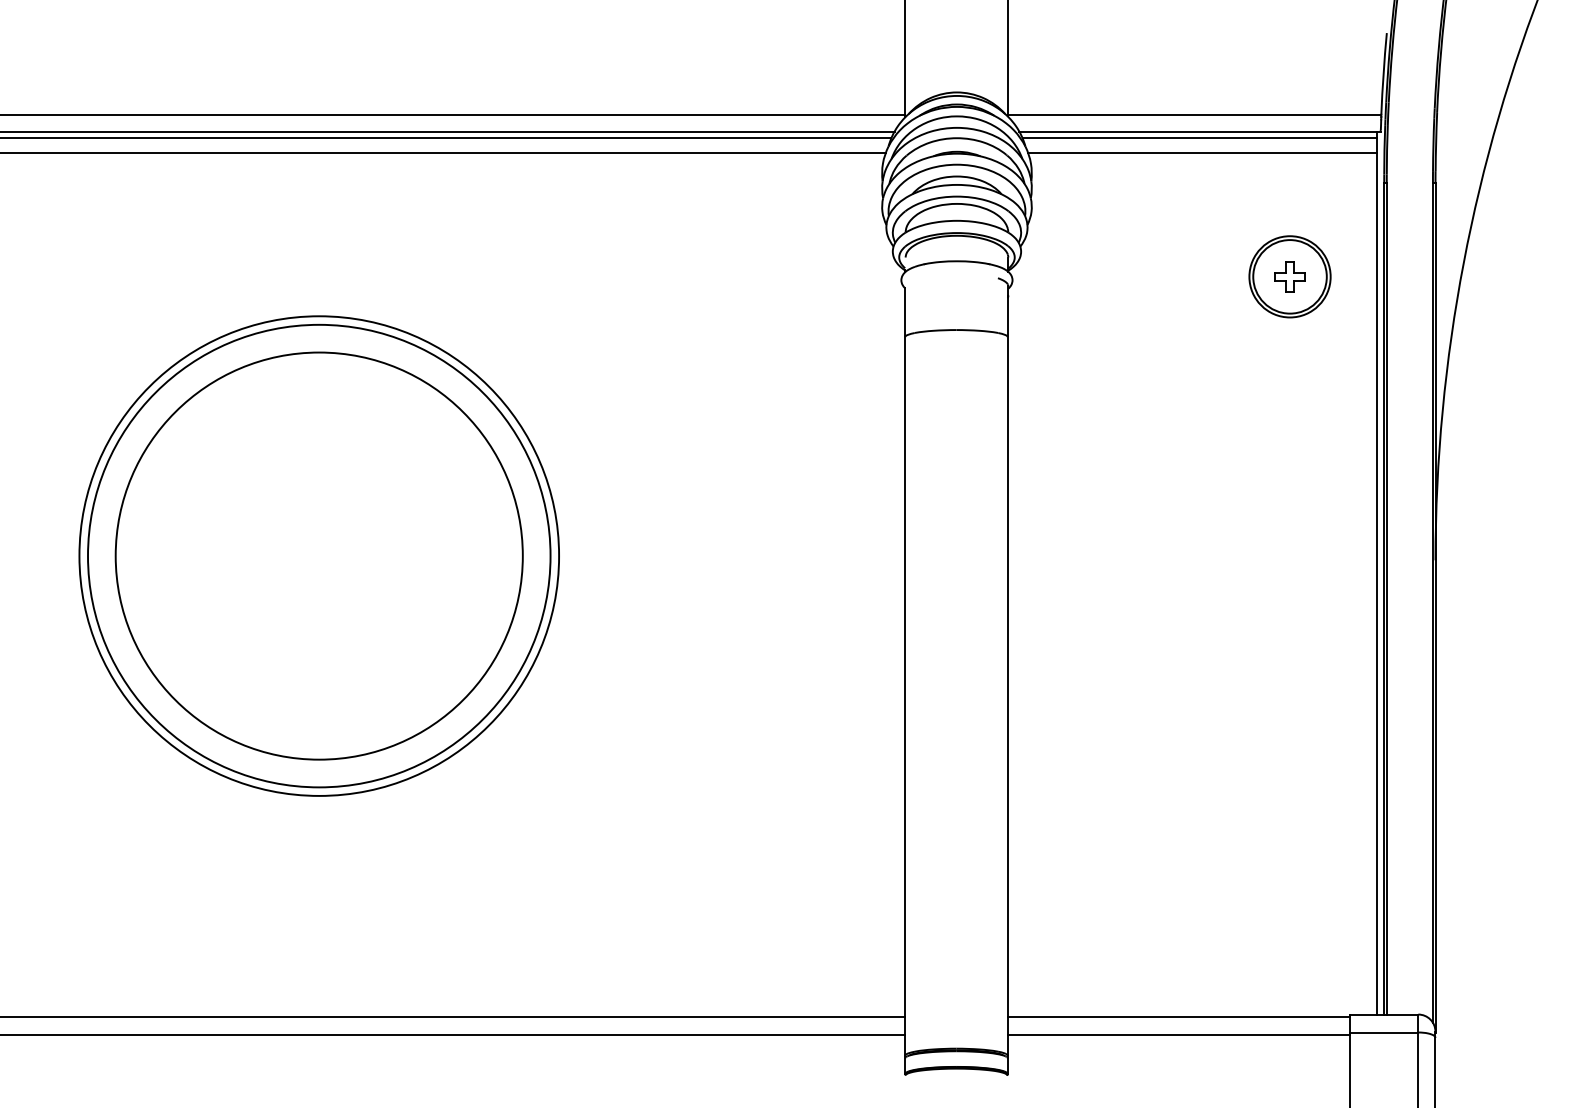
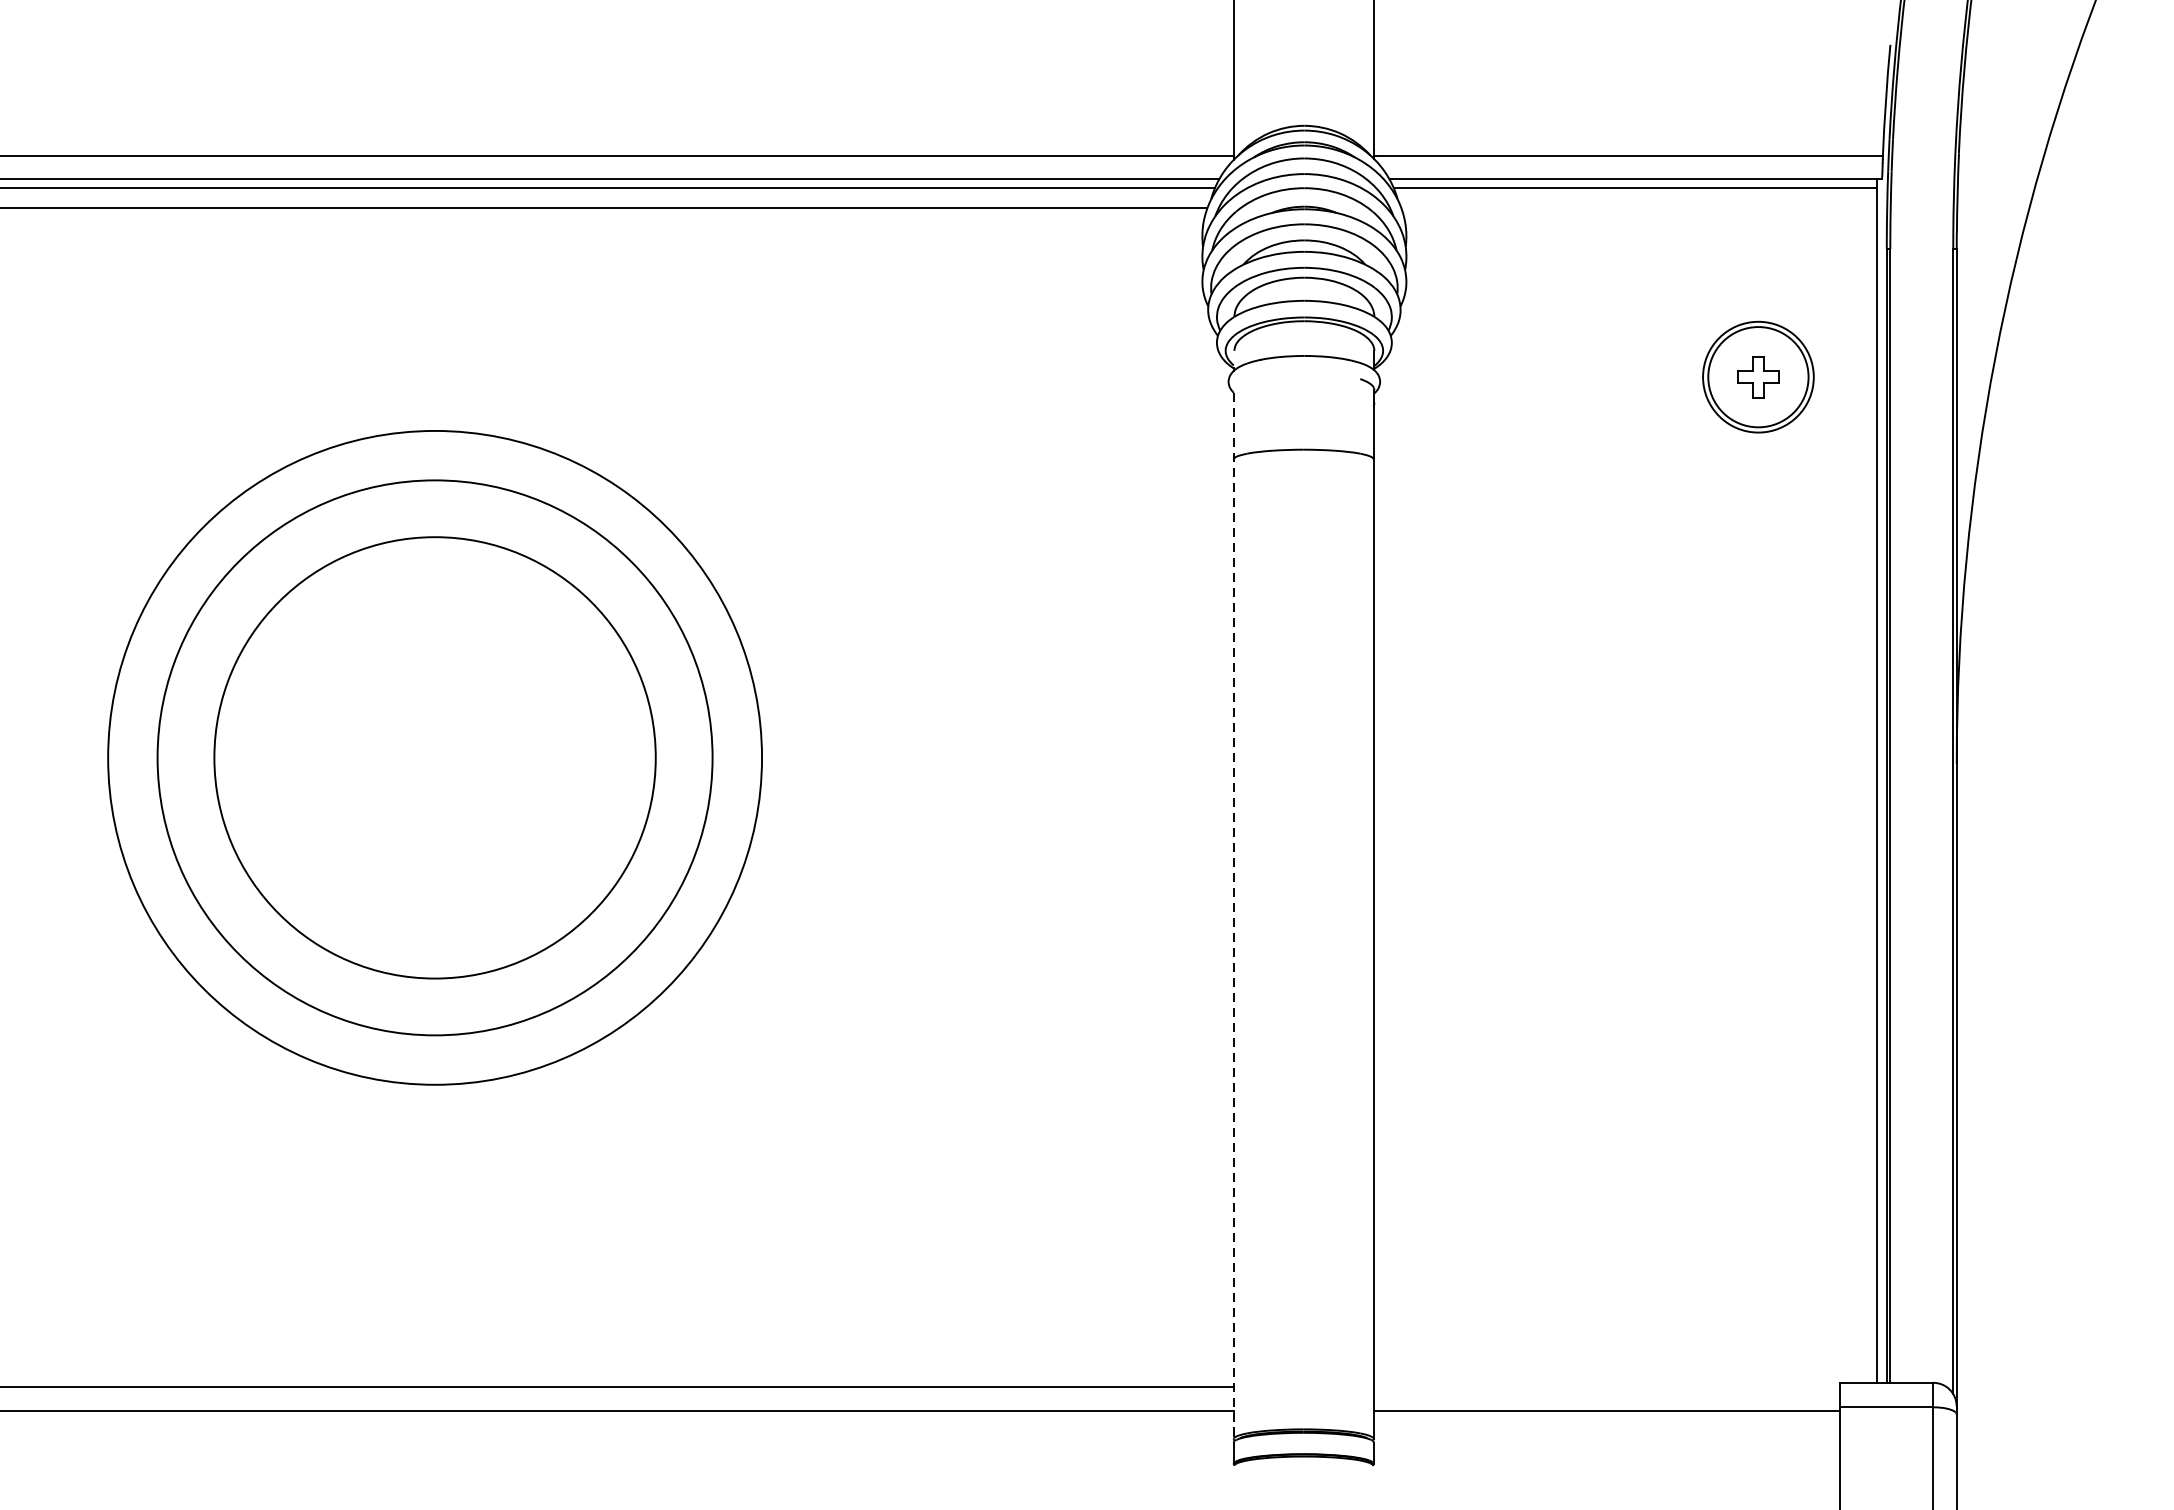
line: (1202, 152) -> (1639, 207), removed
circle: (319, 555) -> (435, 757), size x0.7
line: (905, 672) -> (1234, 916), solid -> dashed
line: (1178, 1017) -> (1606, 1386), removed

